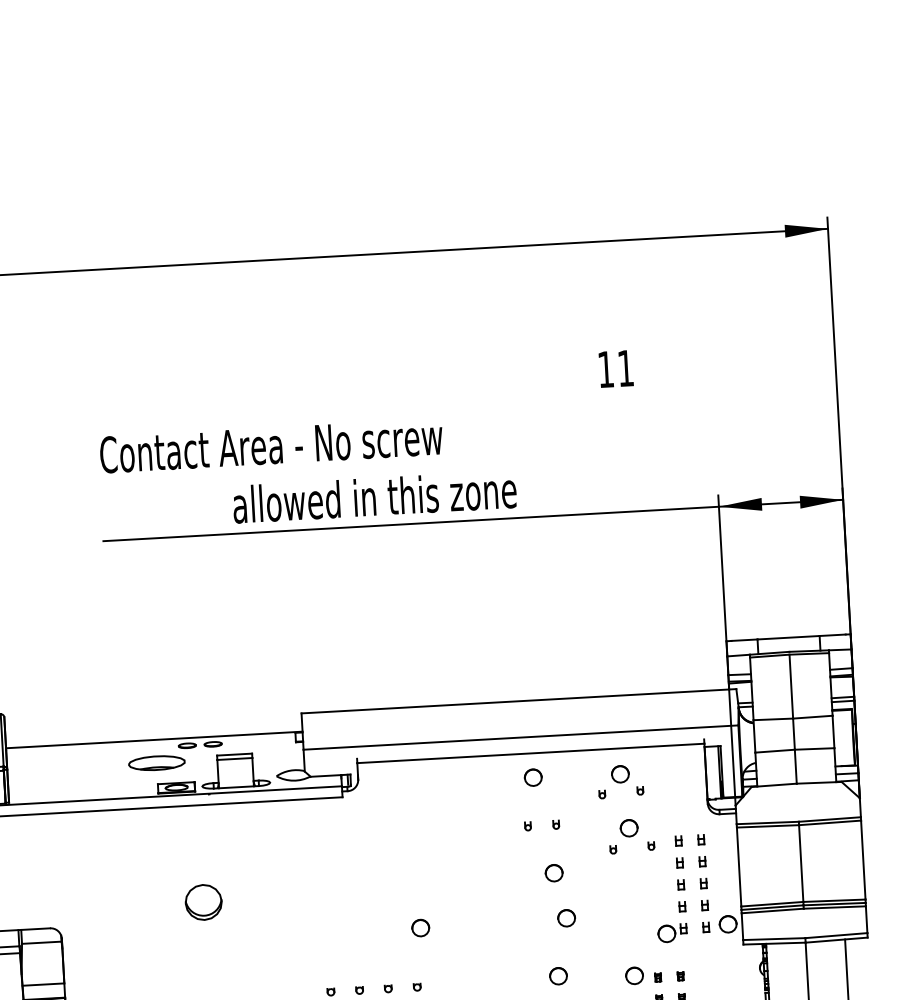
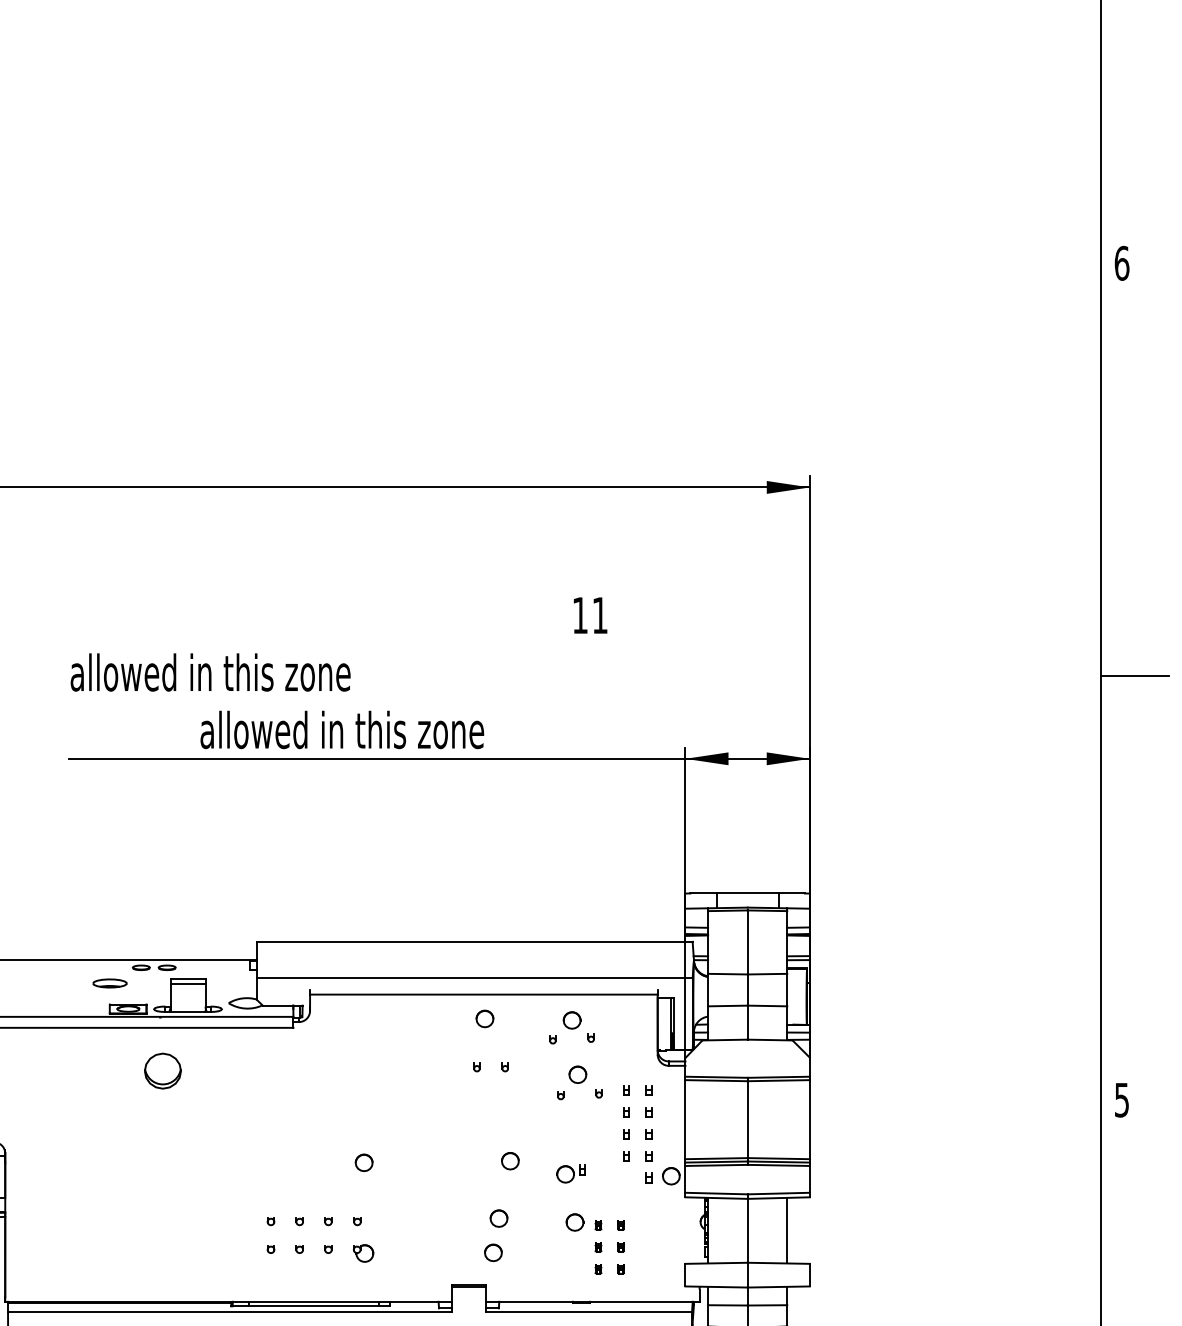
text: (270, 445) -> (241, 672), Contact Area - No screw -> allowed in this zone
part: (156, 763) -> (109, 983), size x0.6
part: (554, 873) -> (500, 1115), removed
part: (203, 901) -> (162, 1070), moved
part: (671, 932) -> (570, 1173), moved

